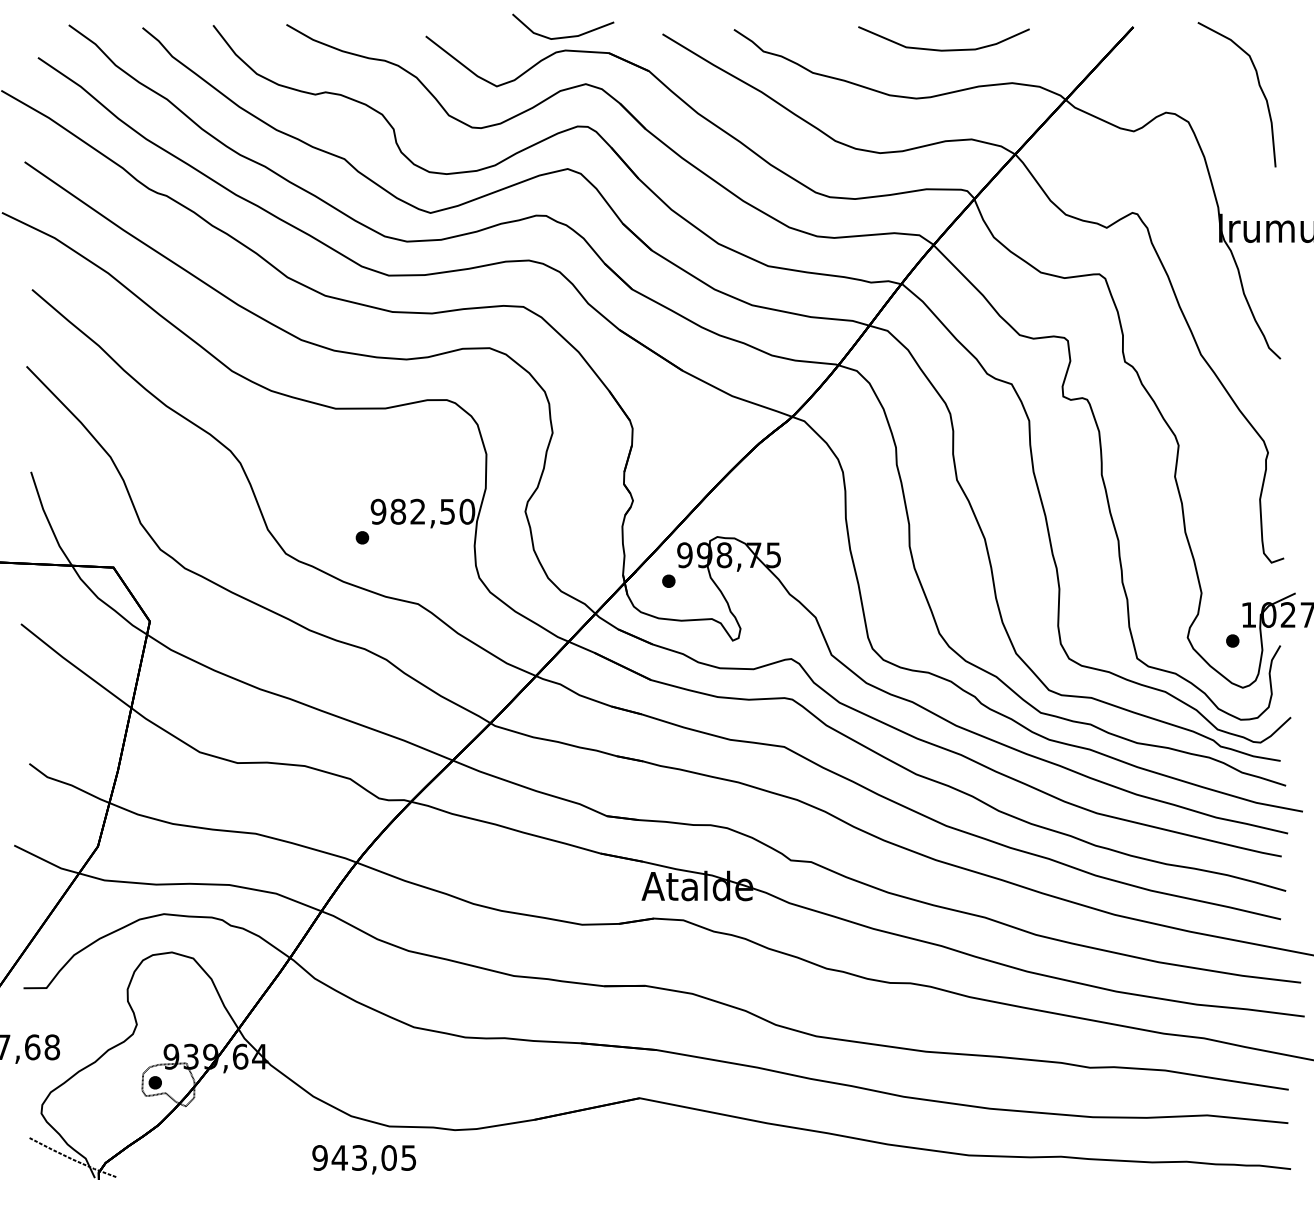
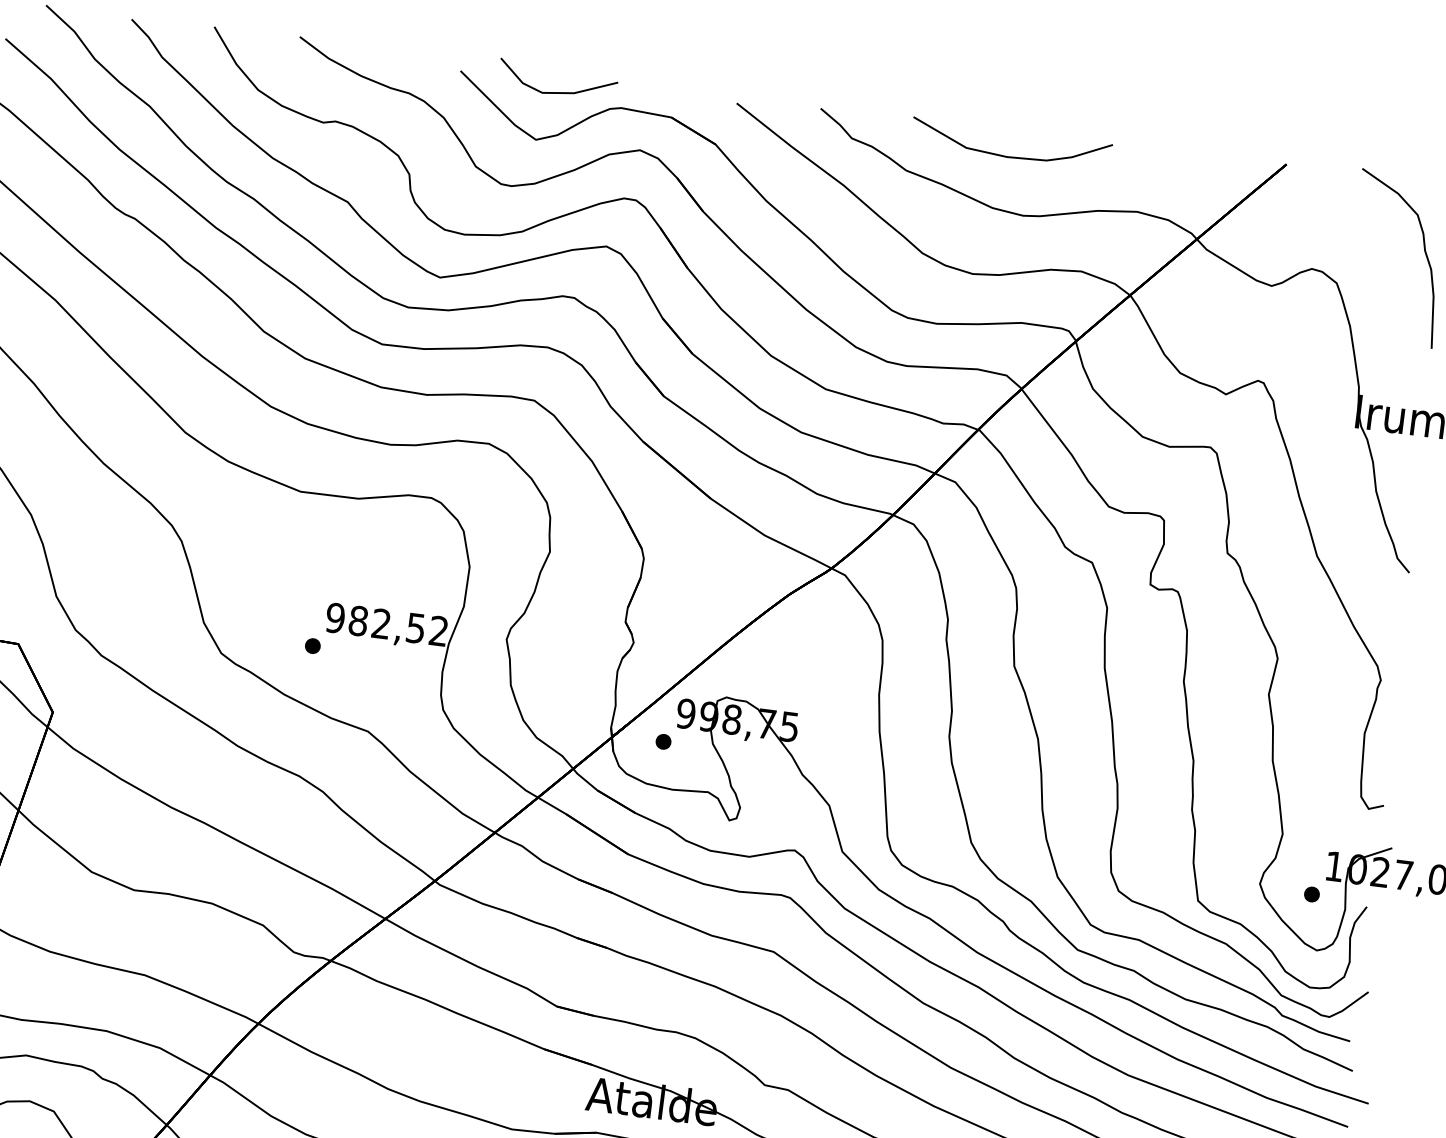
line: (563, 36) -> (557, 91), moved
curve: (943, 49) -> (1009, 155), moved
text: (467, 511) -> (439, 630), 982,50 -> 982,52

